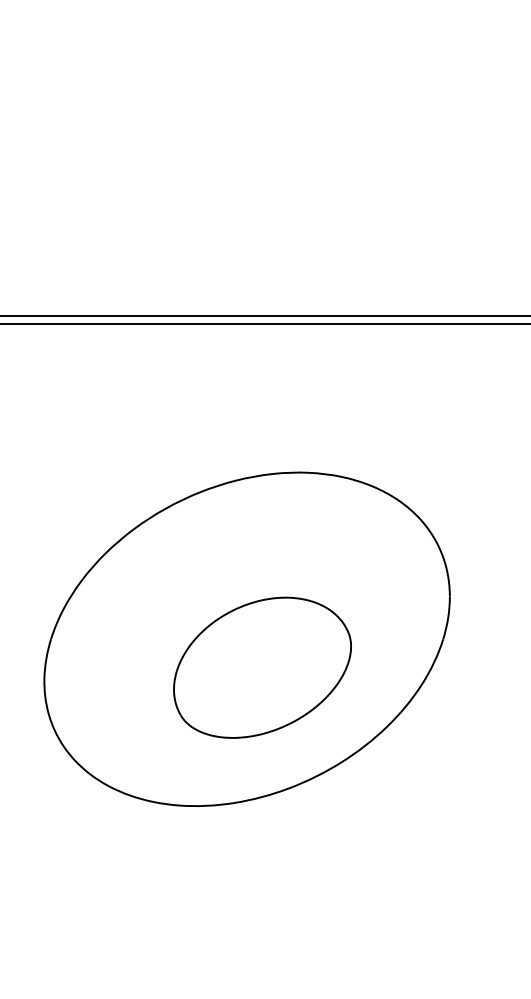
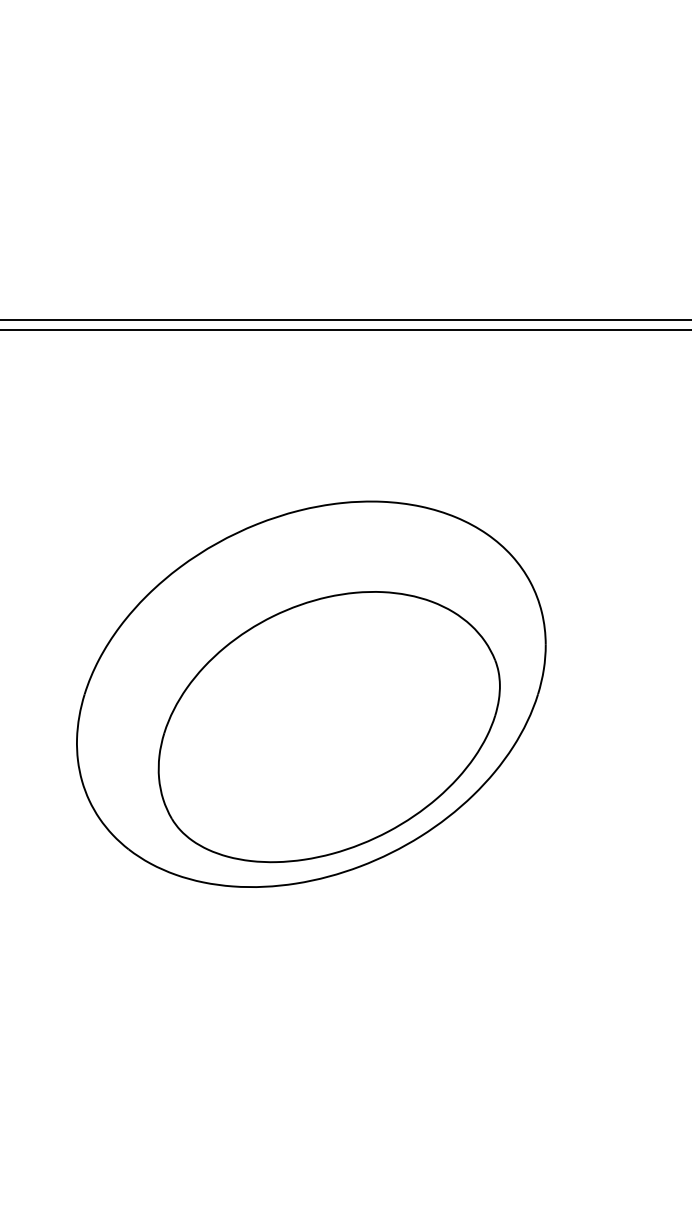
part: (261, 668) -> (328, 727), size x1.67

